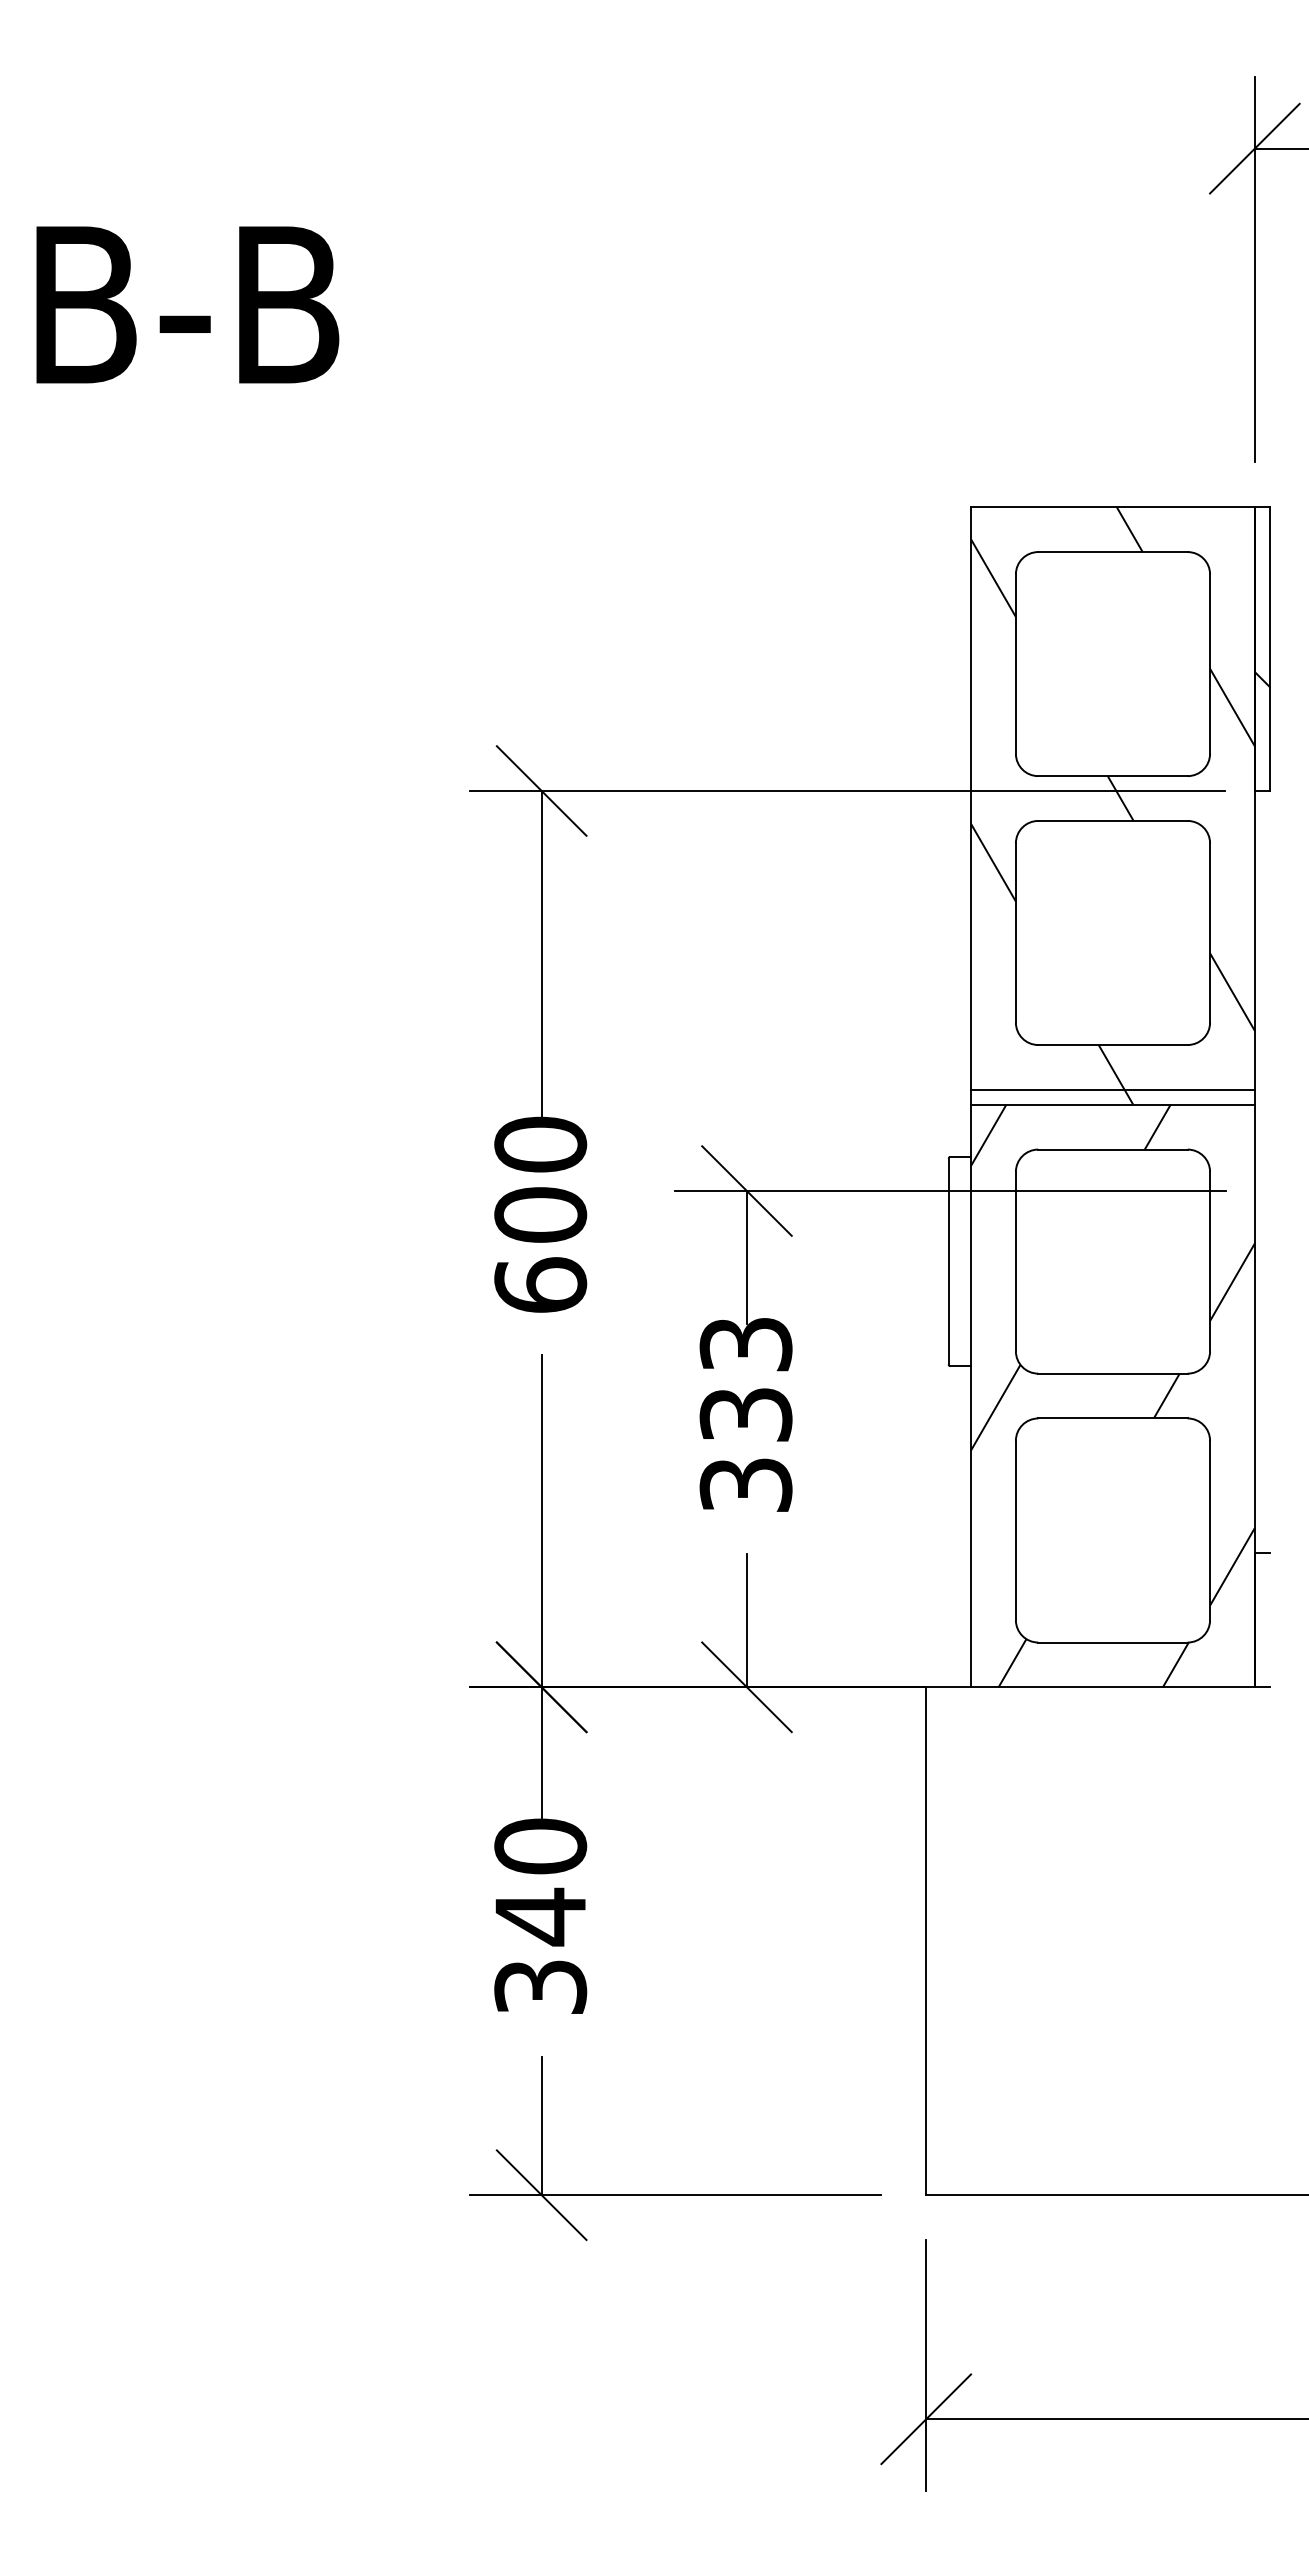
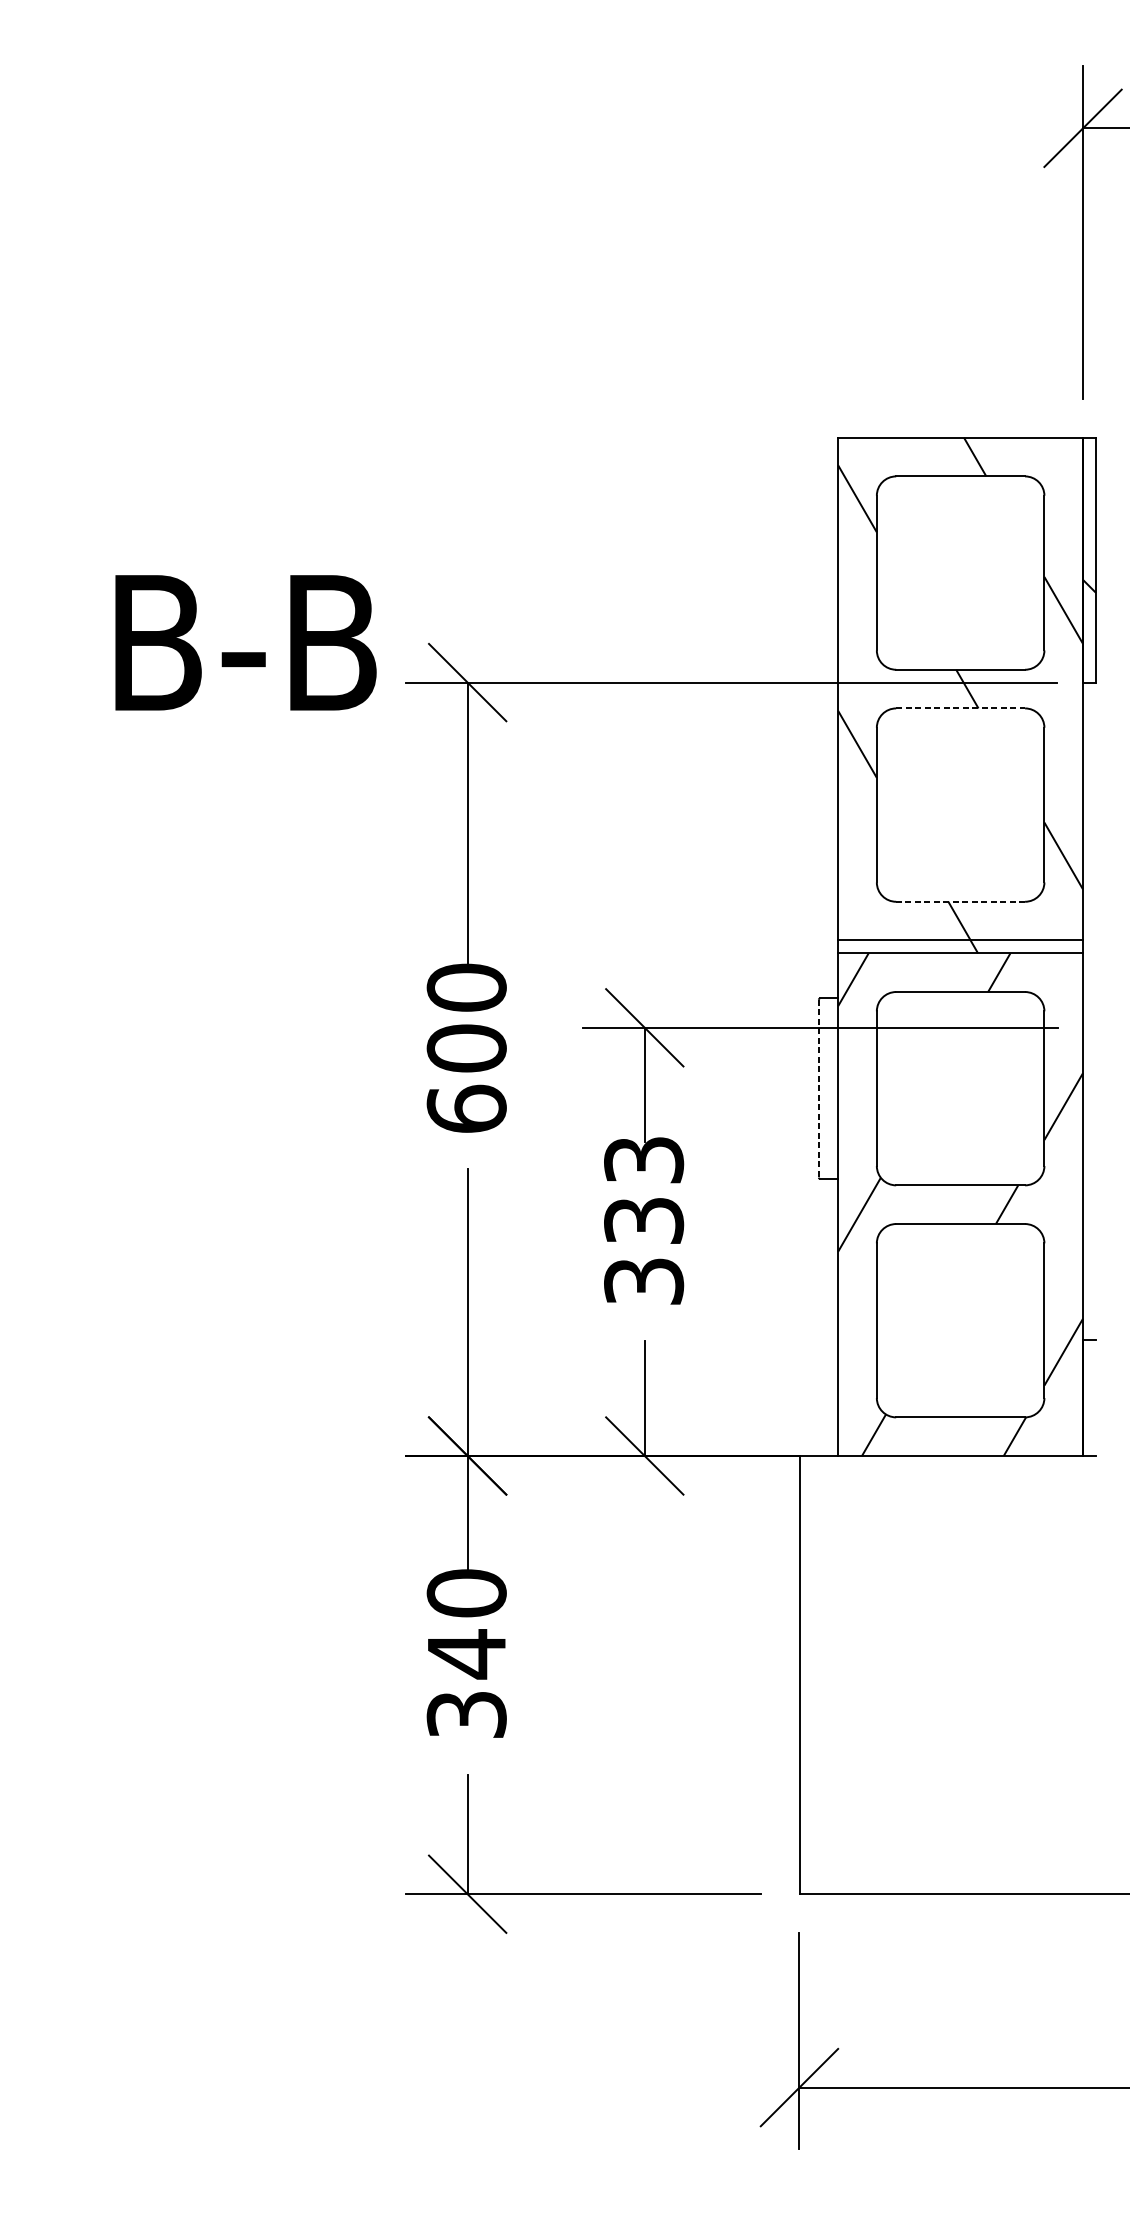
text: (187, 304) -> (245, 642), moved
line: (1112, 820) -> (960, 708), solid -> dashed
line: (1112, 1045) -> (960, 902), solid -> dashed
line: (948, 1262) -> (818, 1089), solid -> dashed

